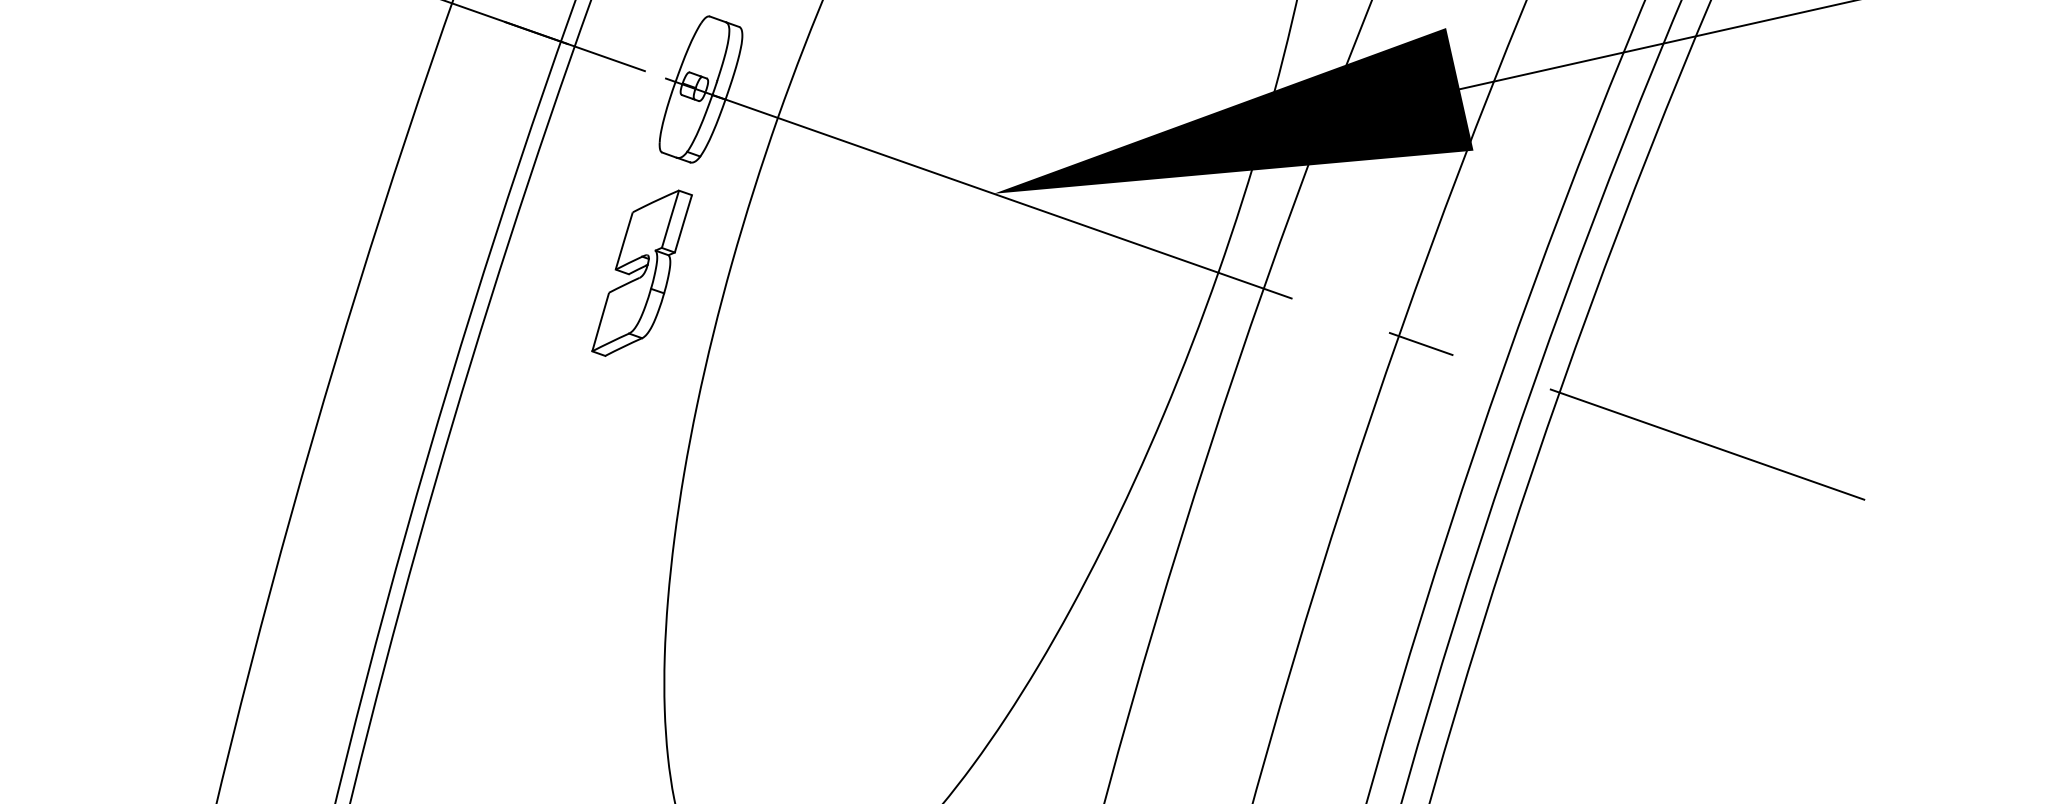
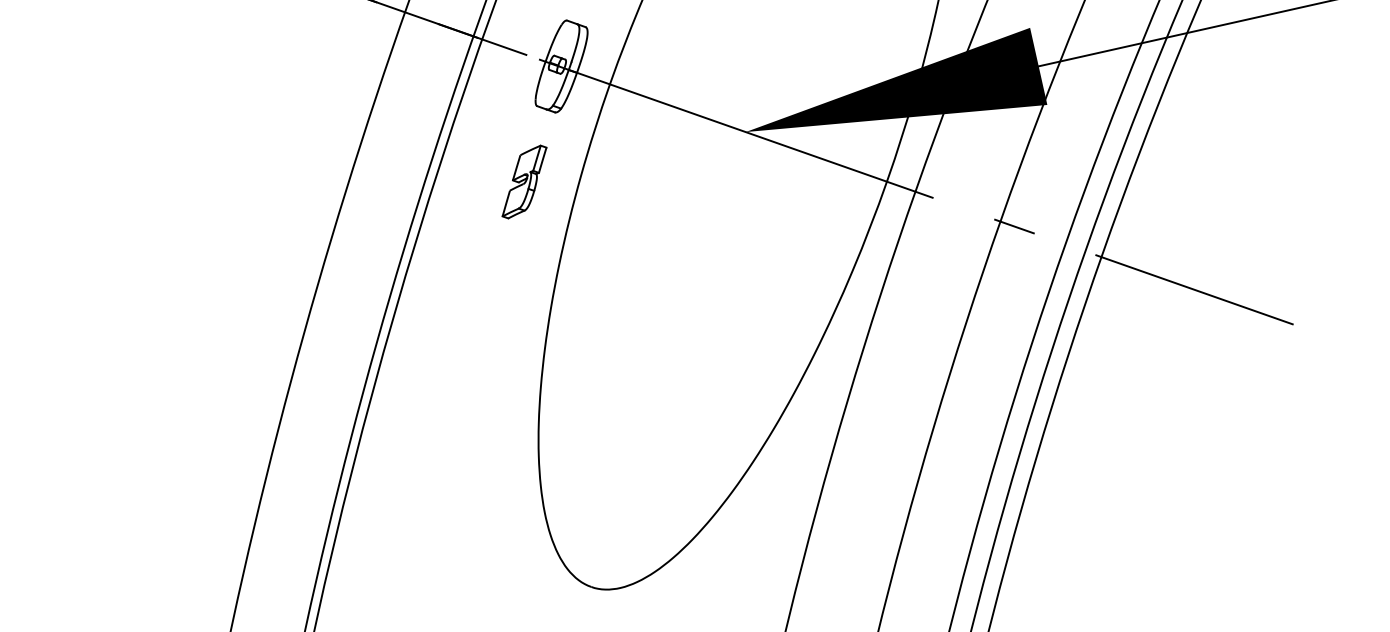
part: (642, 272) -> (524, 181), size x0.7

